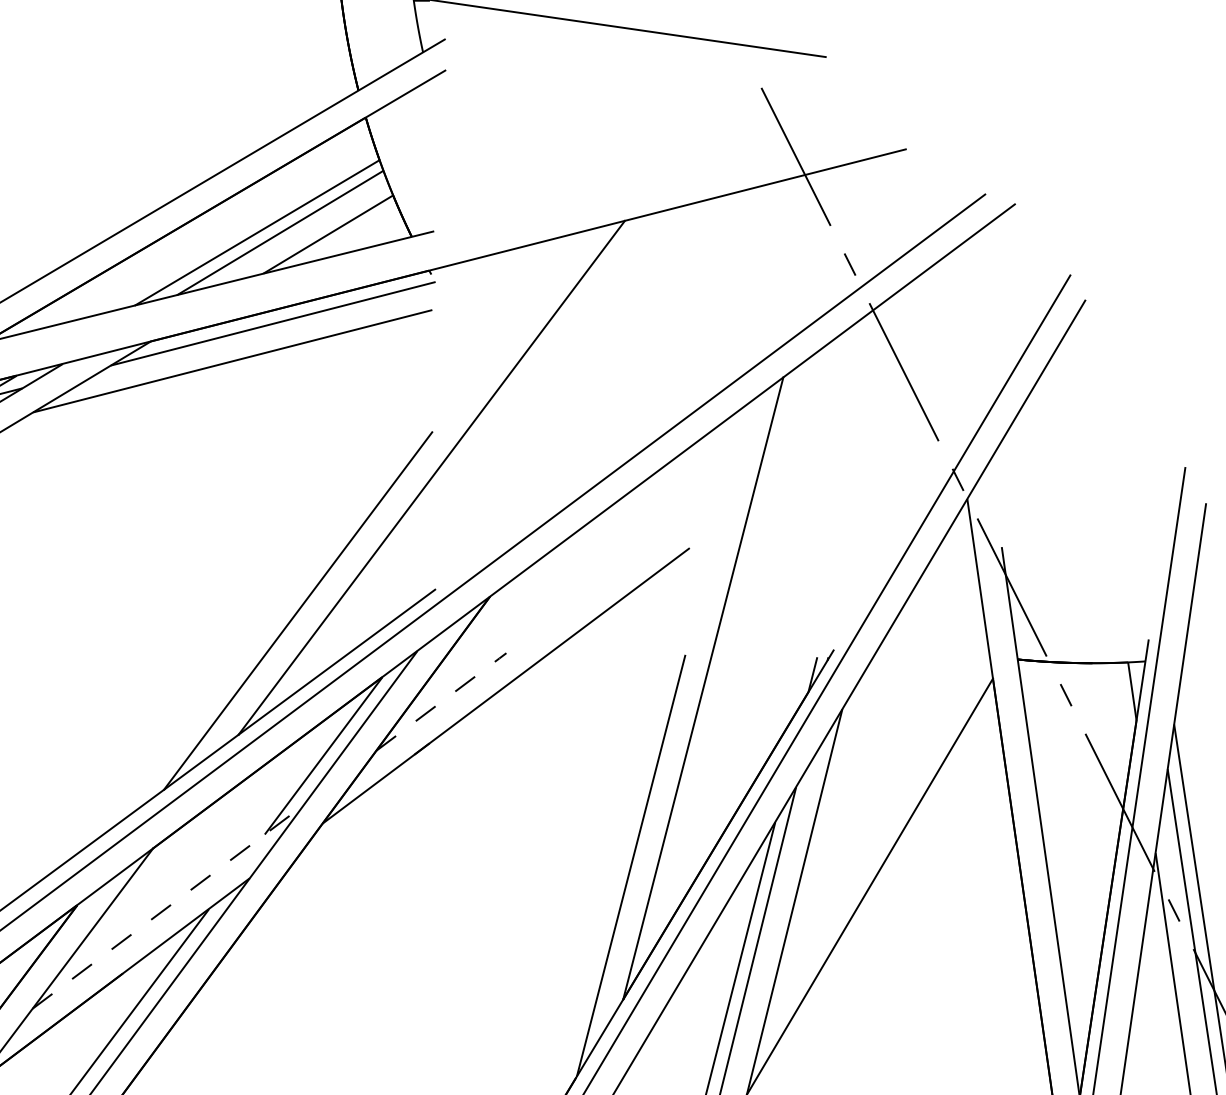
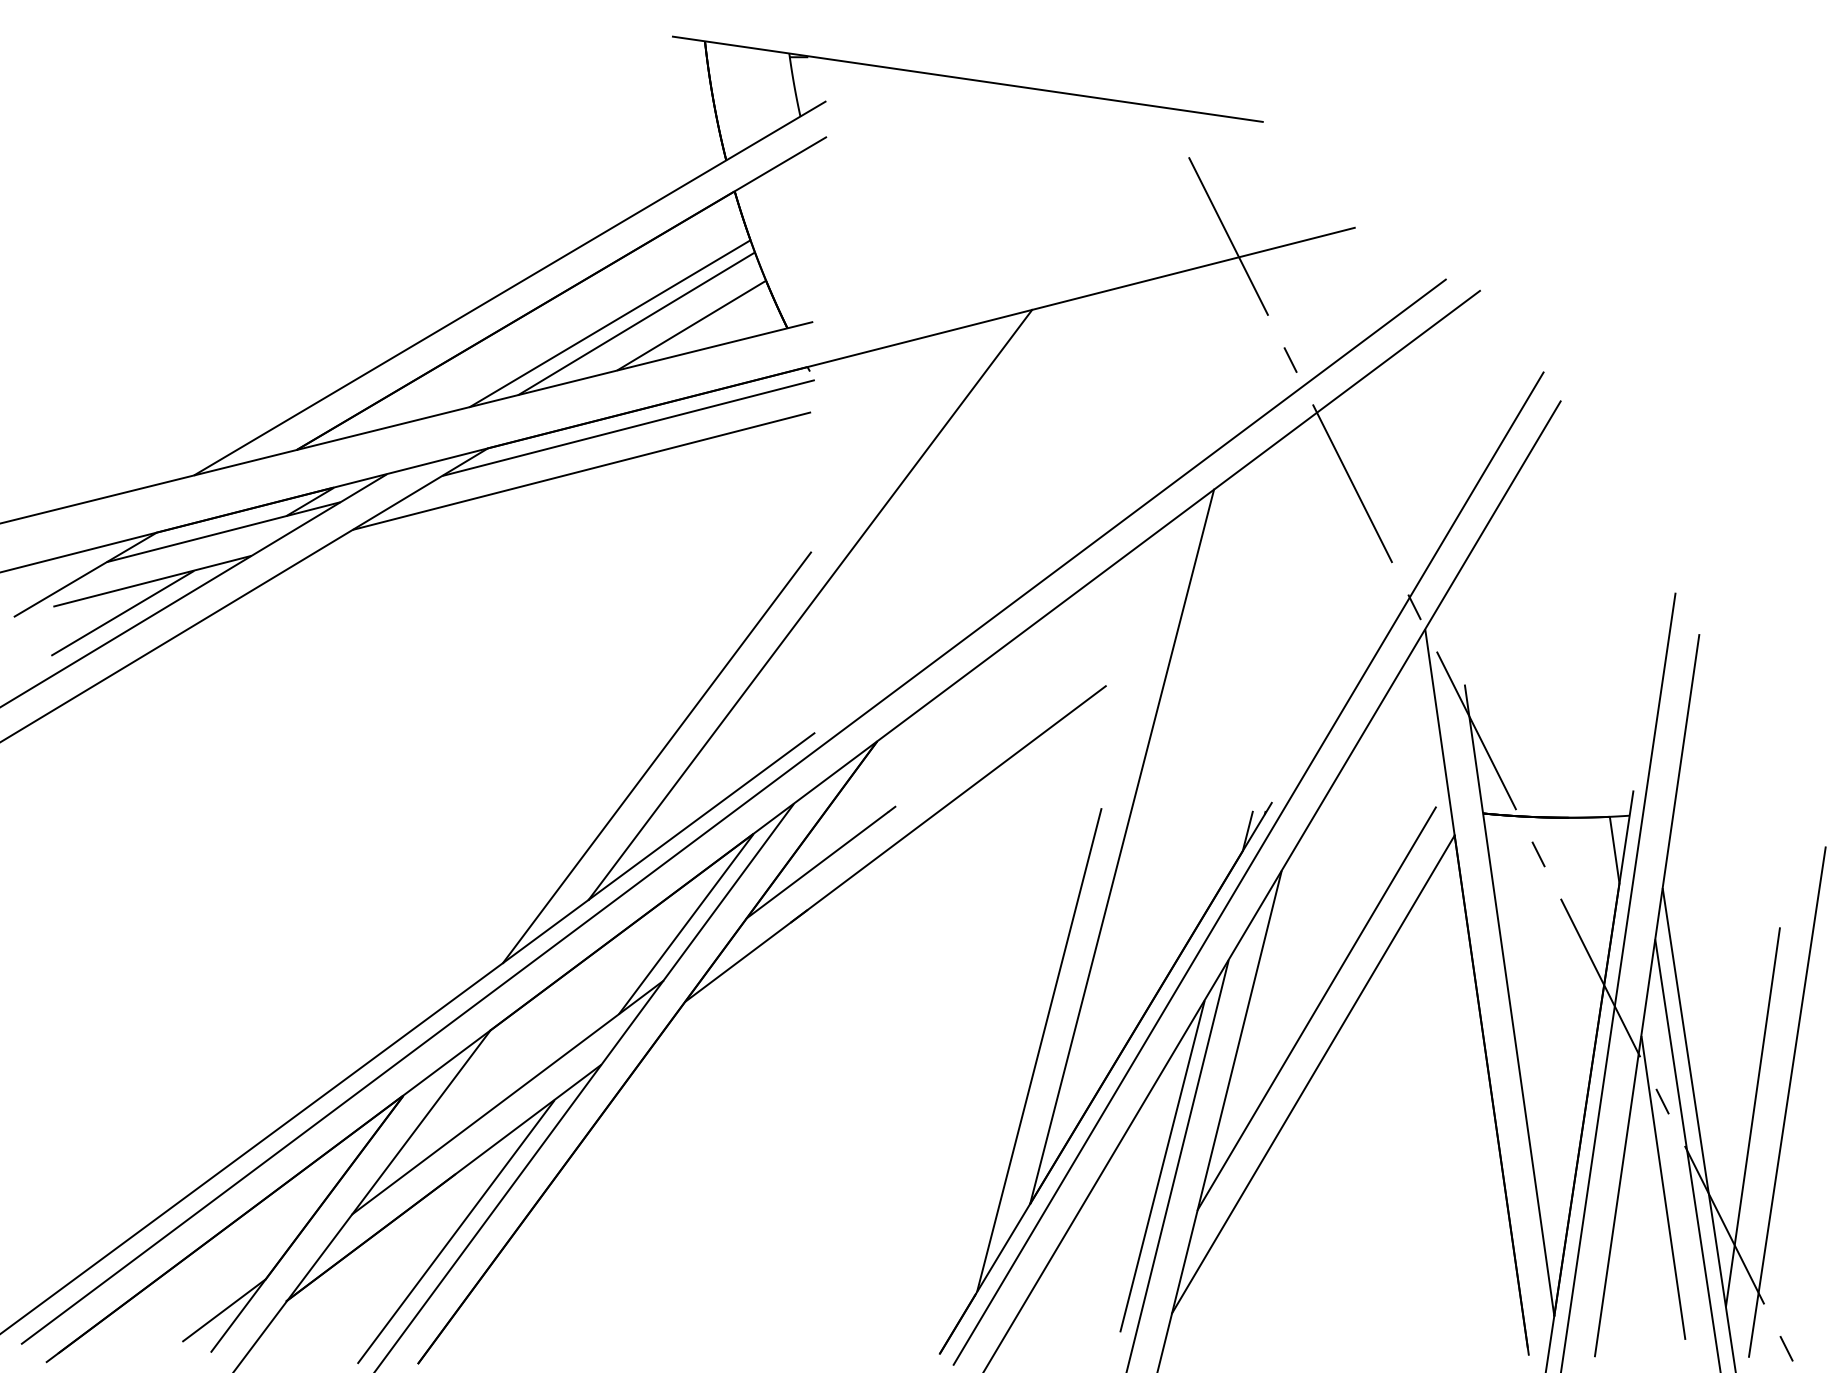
line: (437, 704) -> (817, 865), dashed -> solid
line: (872, 829) -> (1316, 1008), added
line: (168, 906) -> (508, 1097), dashed -> solid

